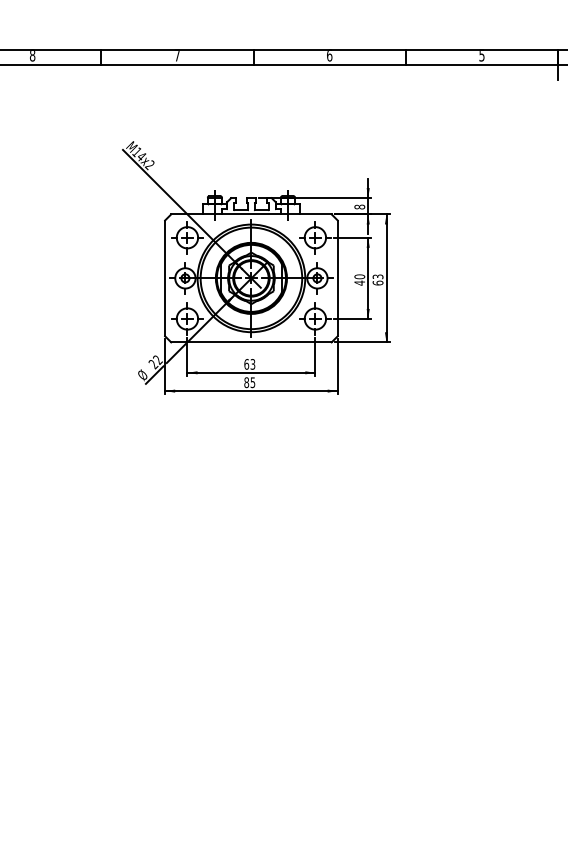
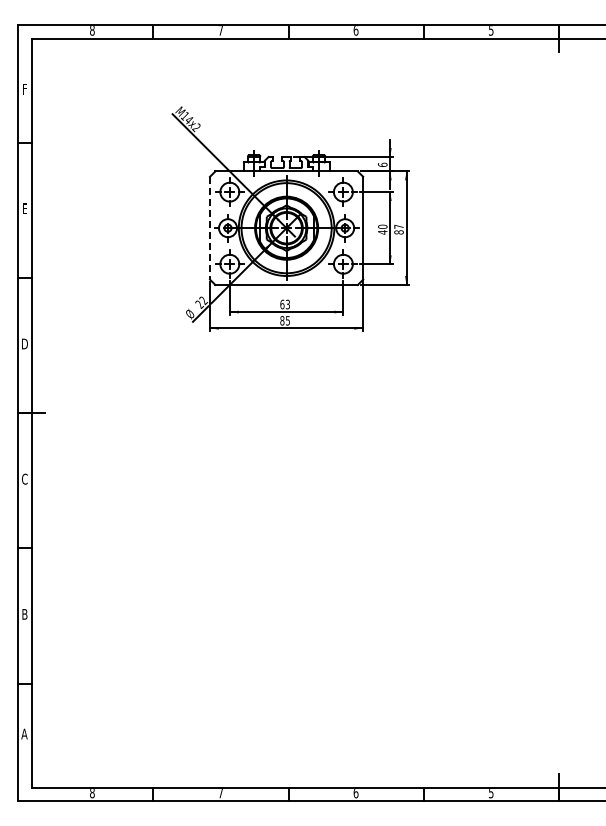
text: (359, 206) -> (382, 164), 8 -> 6
line: (165, 278) -> (210, 228), solid -> dashed
text: (377, 279) -> (398, 229), 63 -> 87

